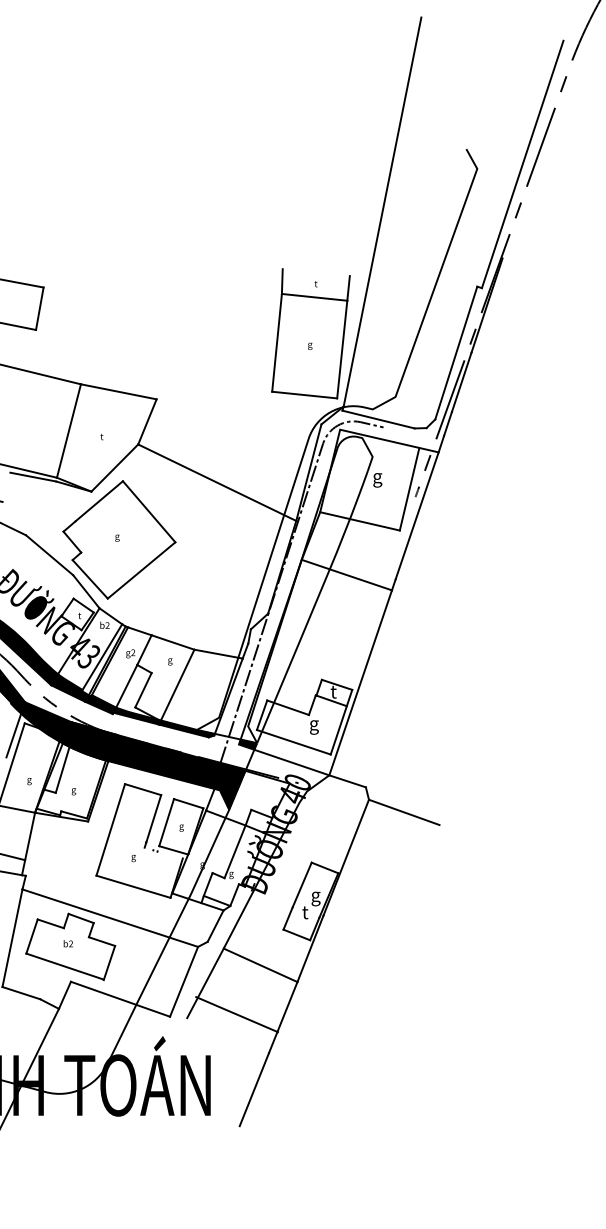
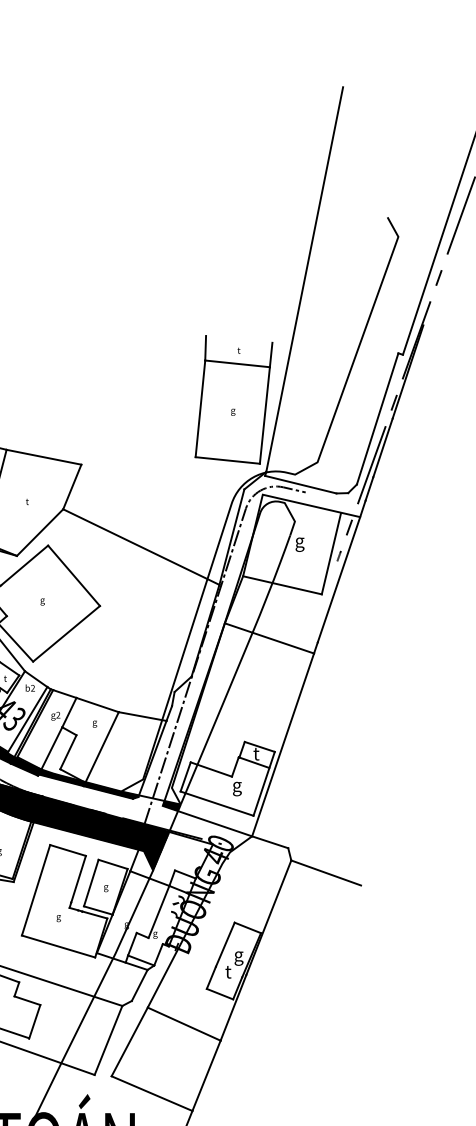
line: (163, 852) -> (88, 912), added
line: (236, 1014) -> (151, 1093), moved

